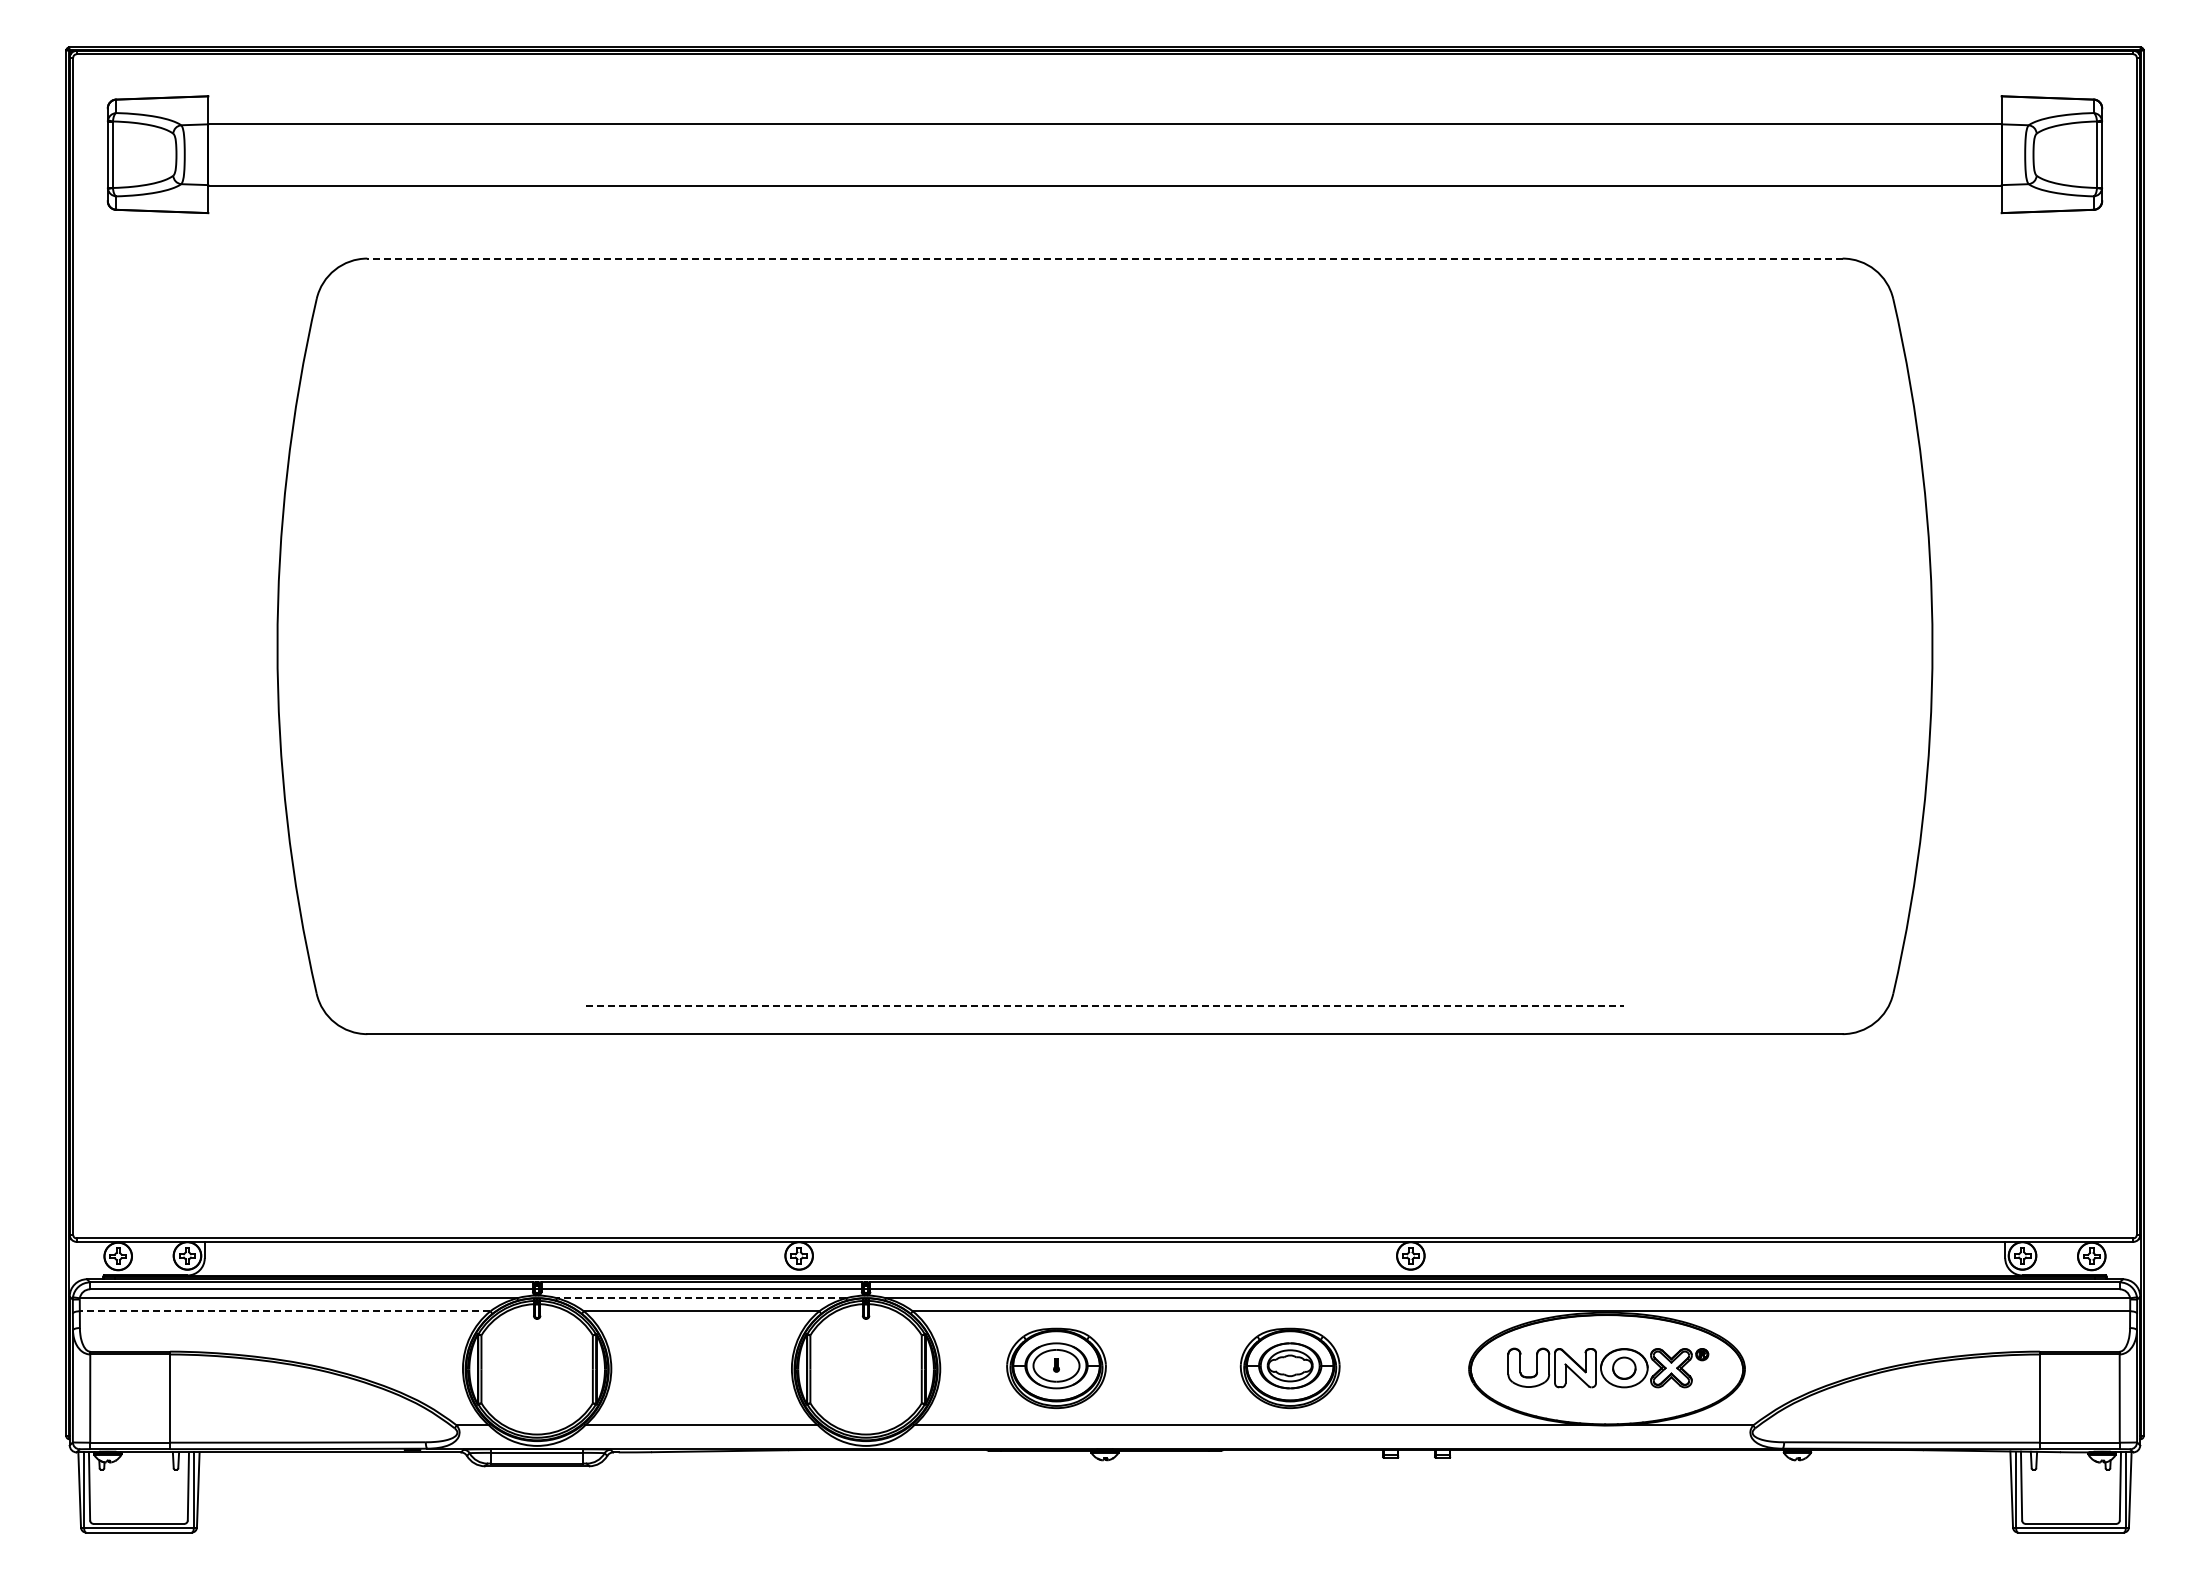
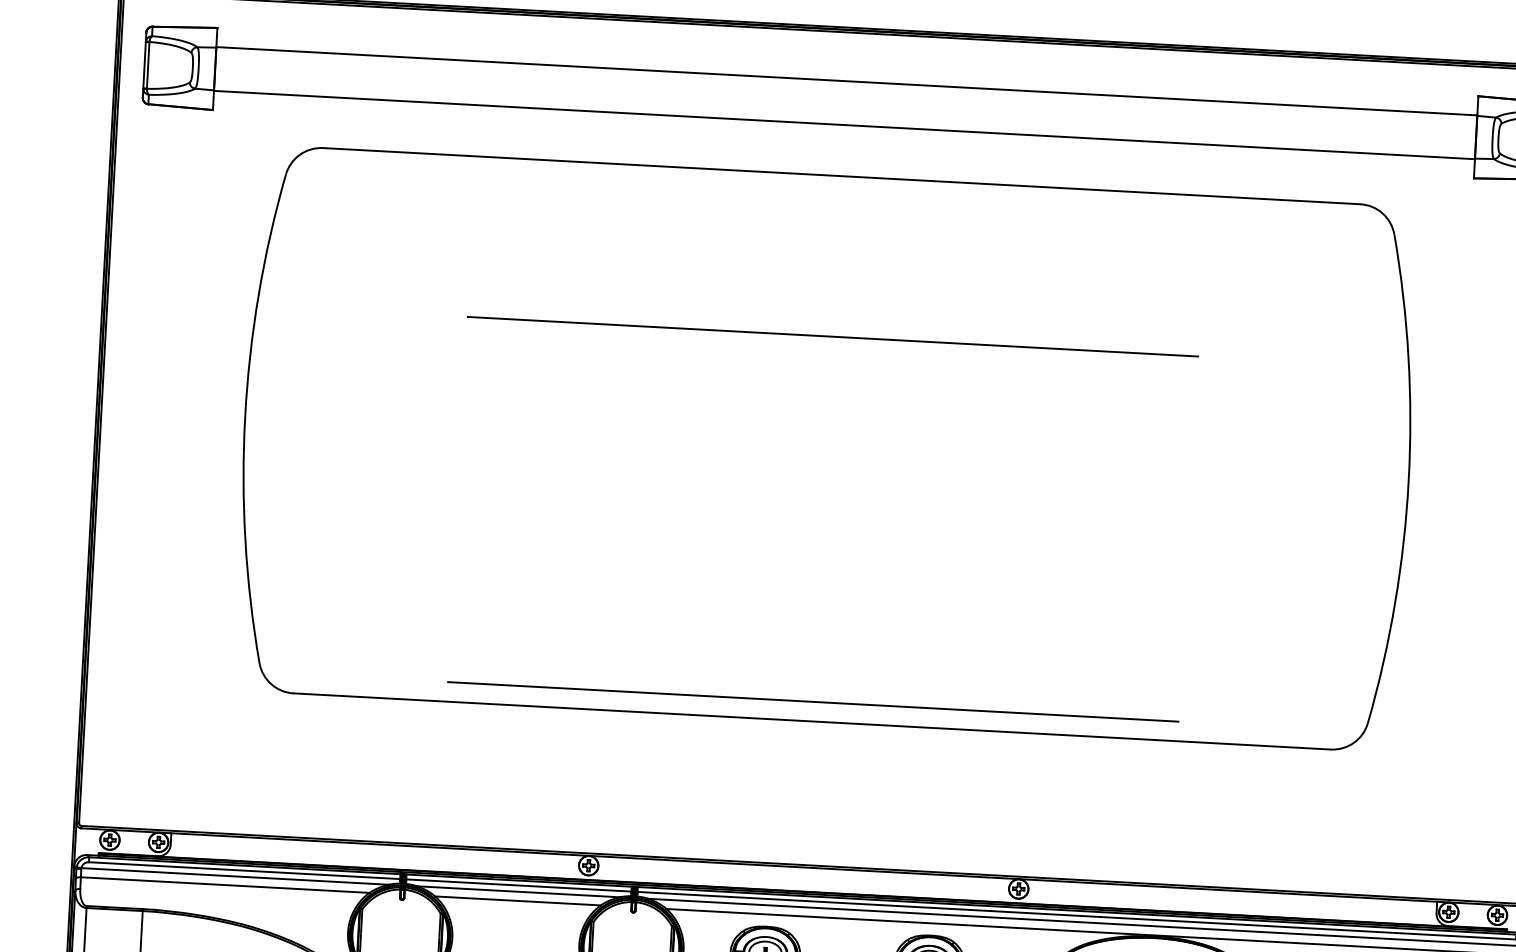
line: (1104, 258) -> (841, 176), dashed -> solid
line: (1104, 486) -> (832, 336), added
line: (1105, 1006) -> (813, 702), dashed -> solid
line: (701, 1298) -> (518, 891), dashed -> solid
line: (284, 1311) -> (224, 885), dashed -> solid

